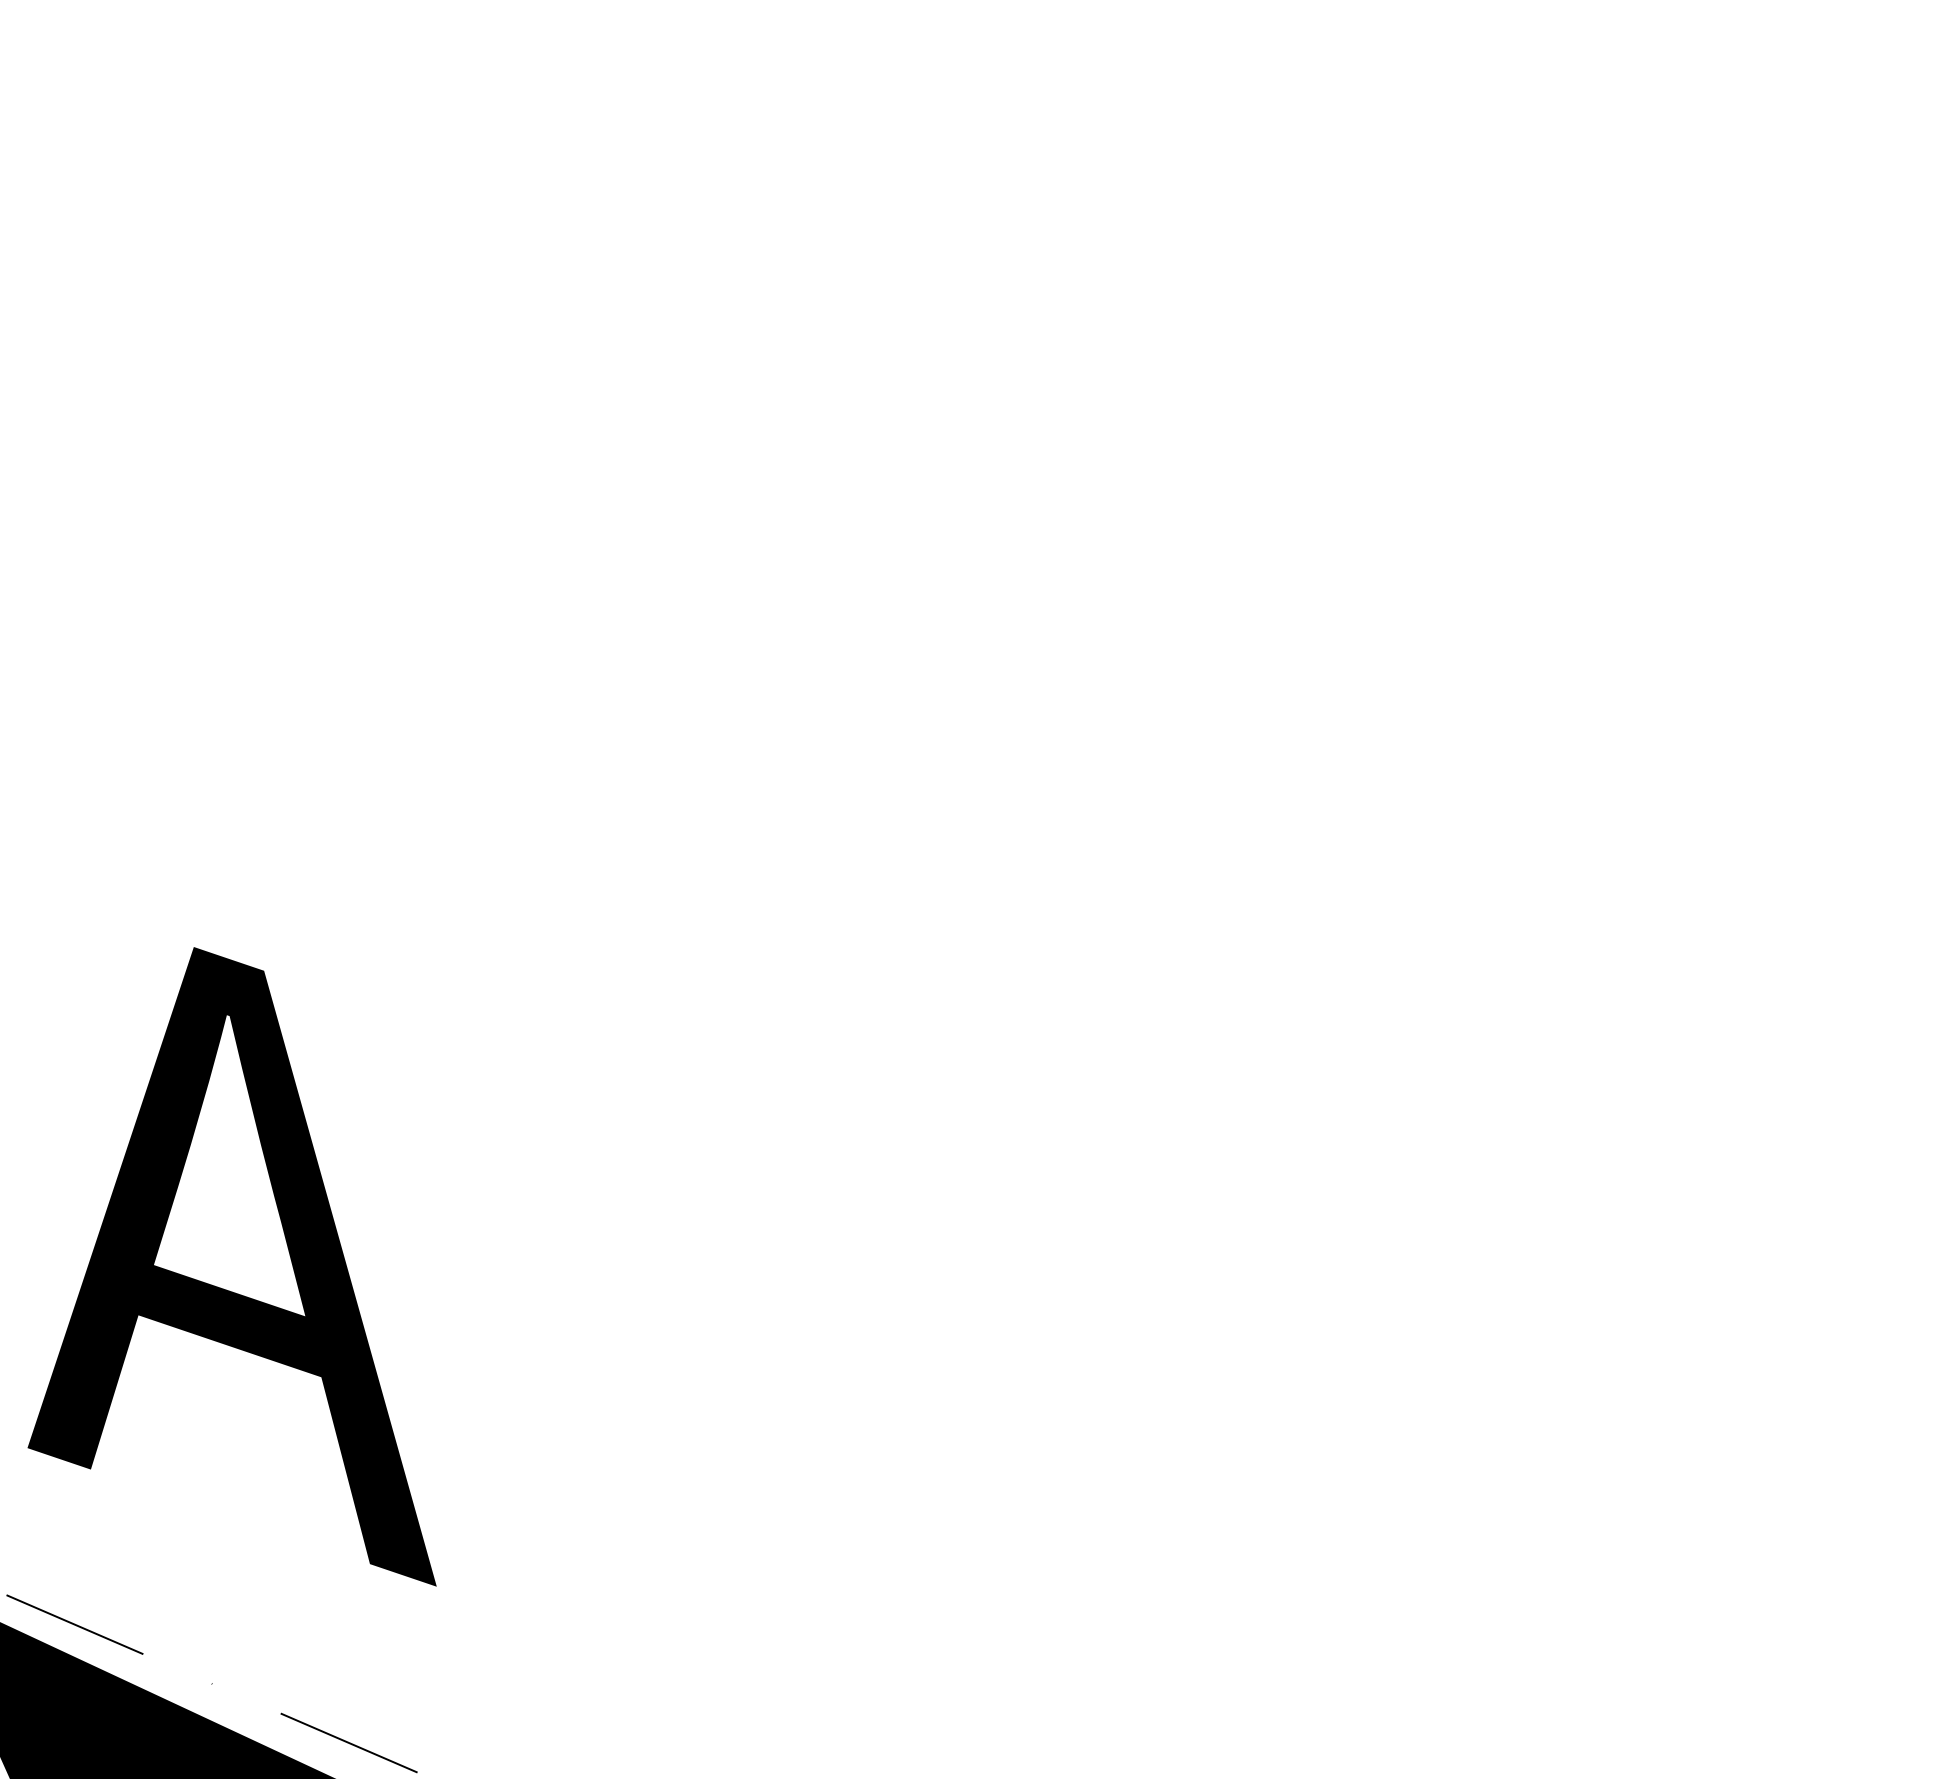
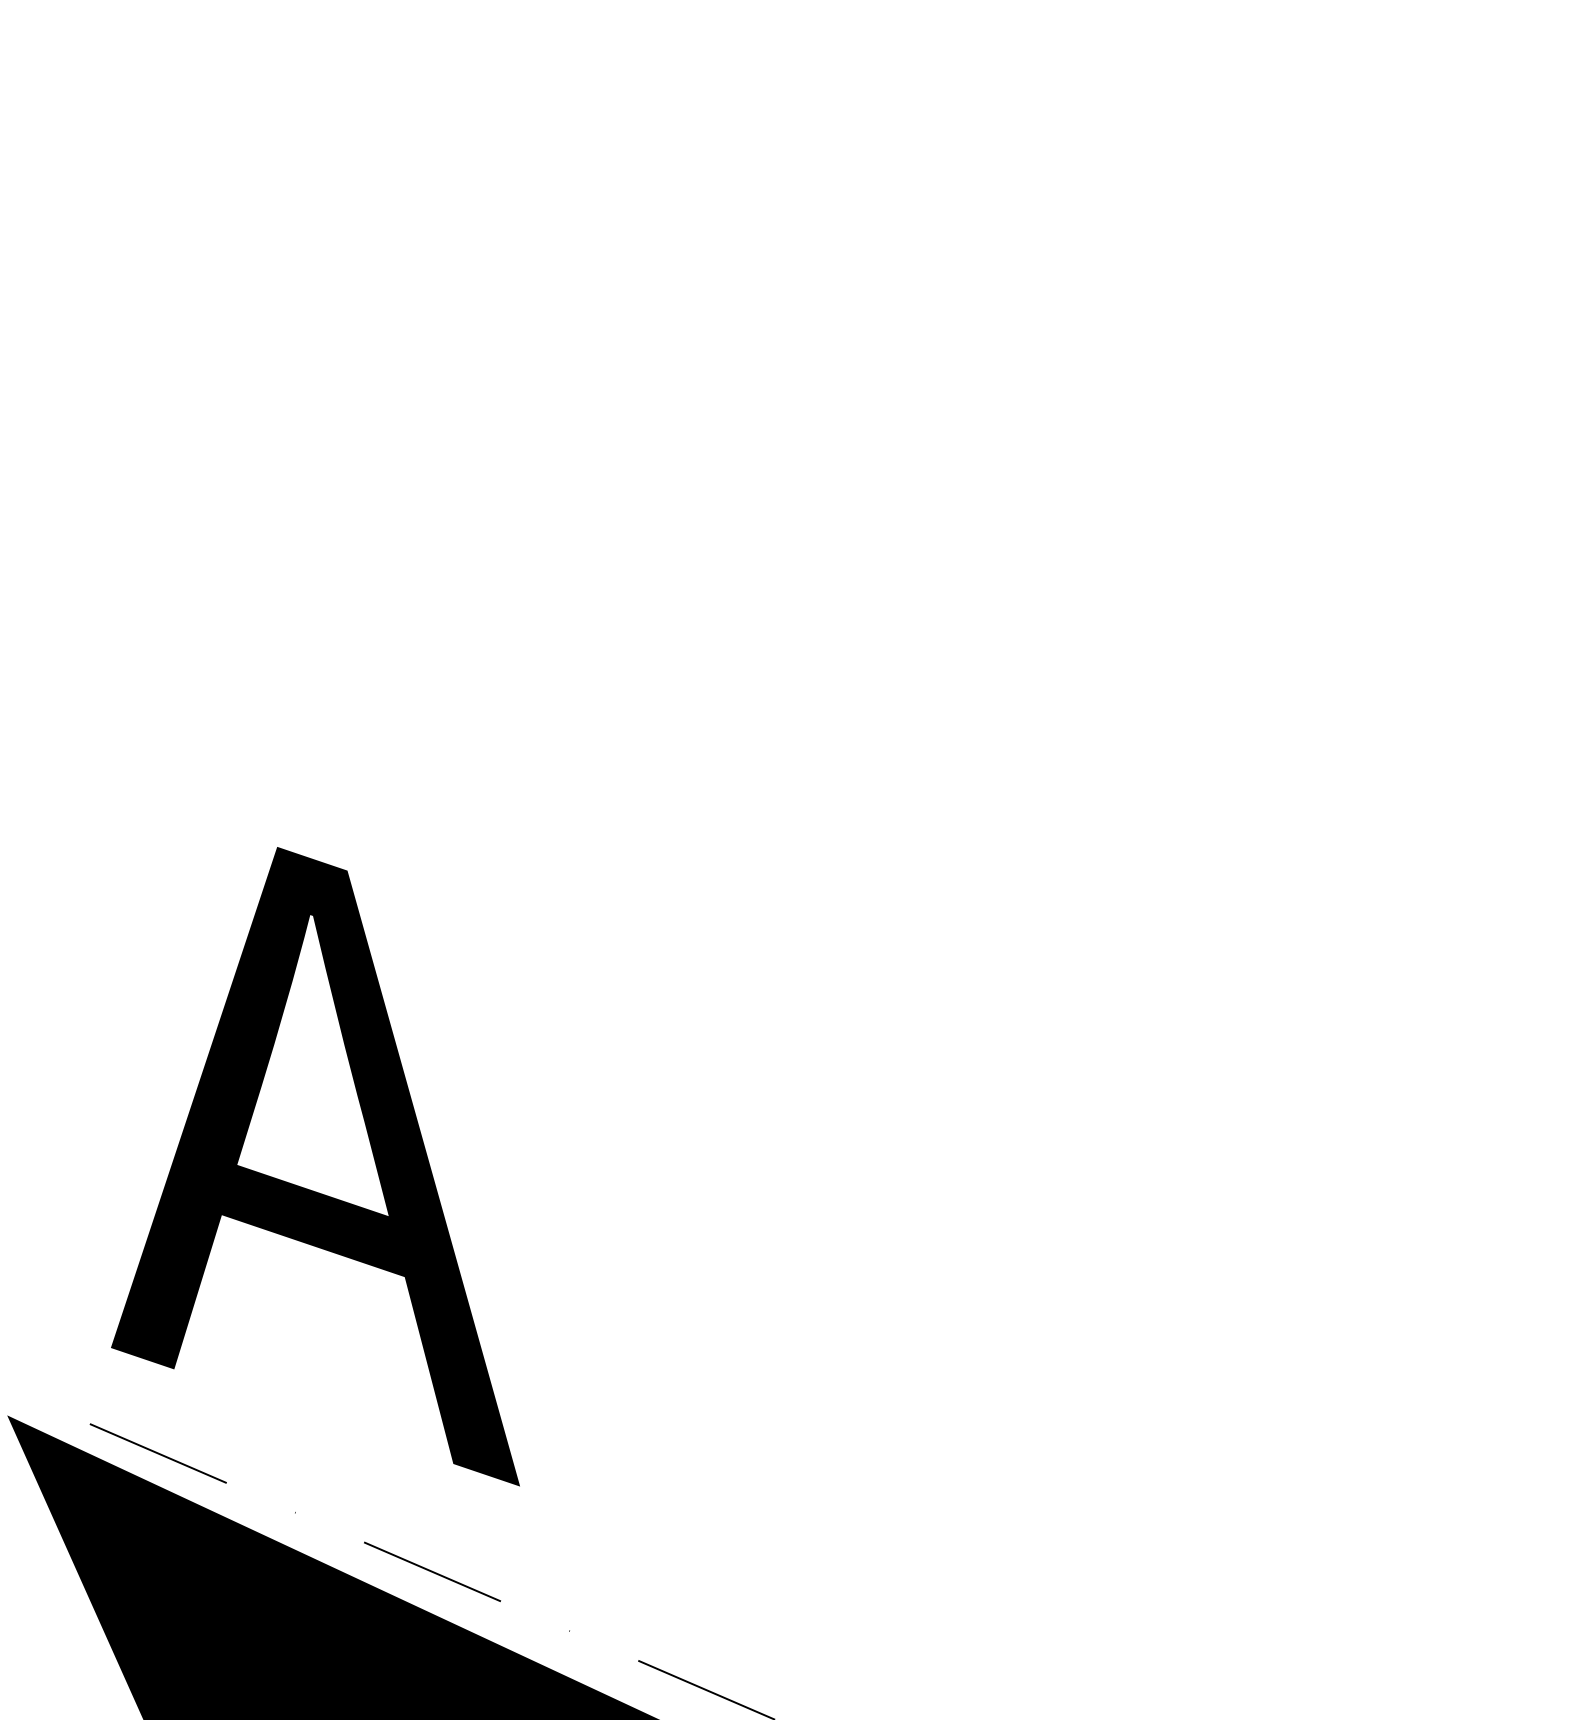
text: (231, 1266) -> (314, 1166), moved

